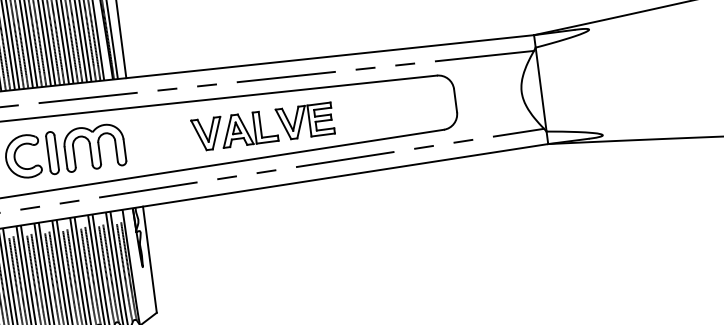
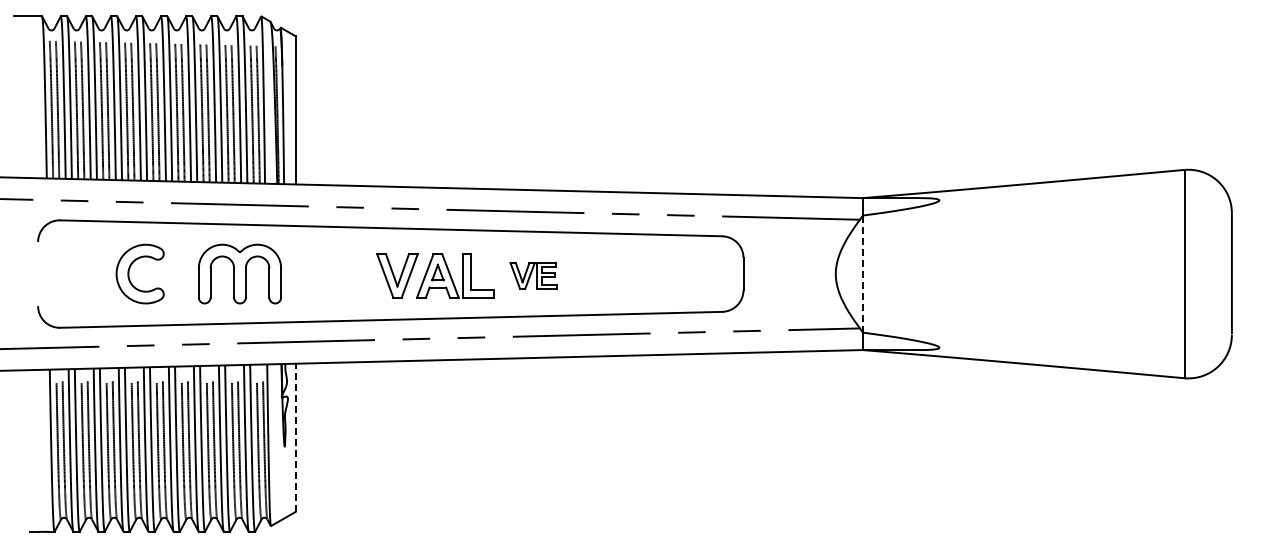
line: (540, 89) -> (862, 274), solid -> dashed
part: (305, 121) -> (533, 275), size x0.6
part: (51, 152) -> (180, 273), removed
line: (149, 259) -> (295, 437), solid -> dashed

